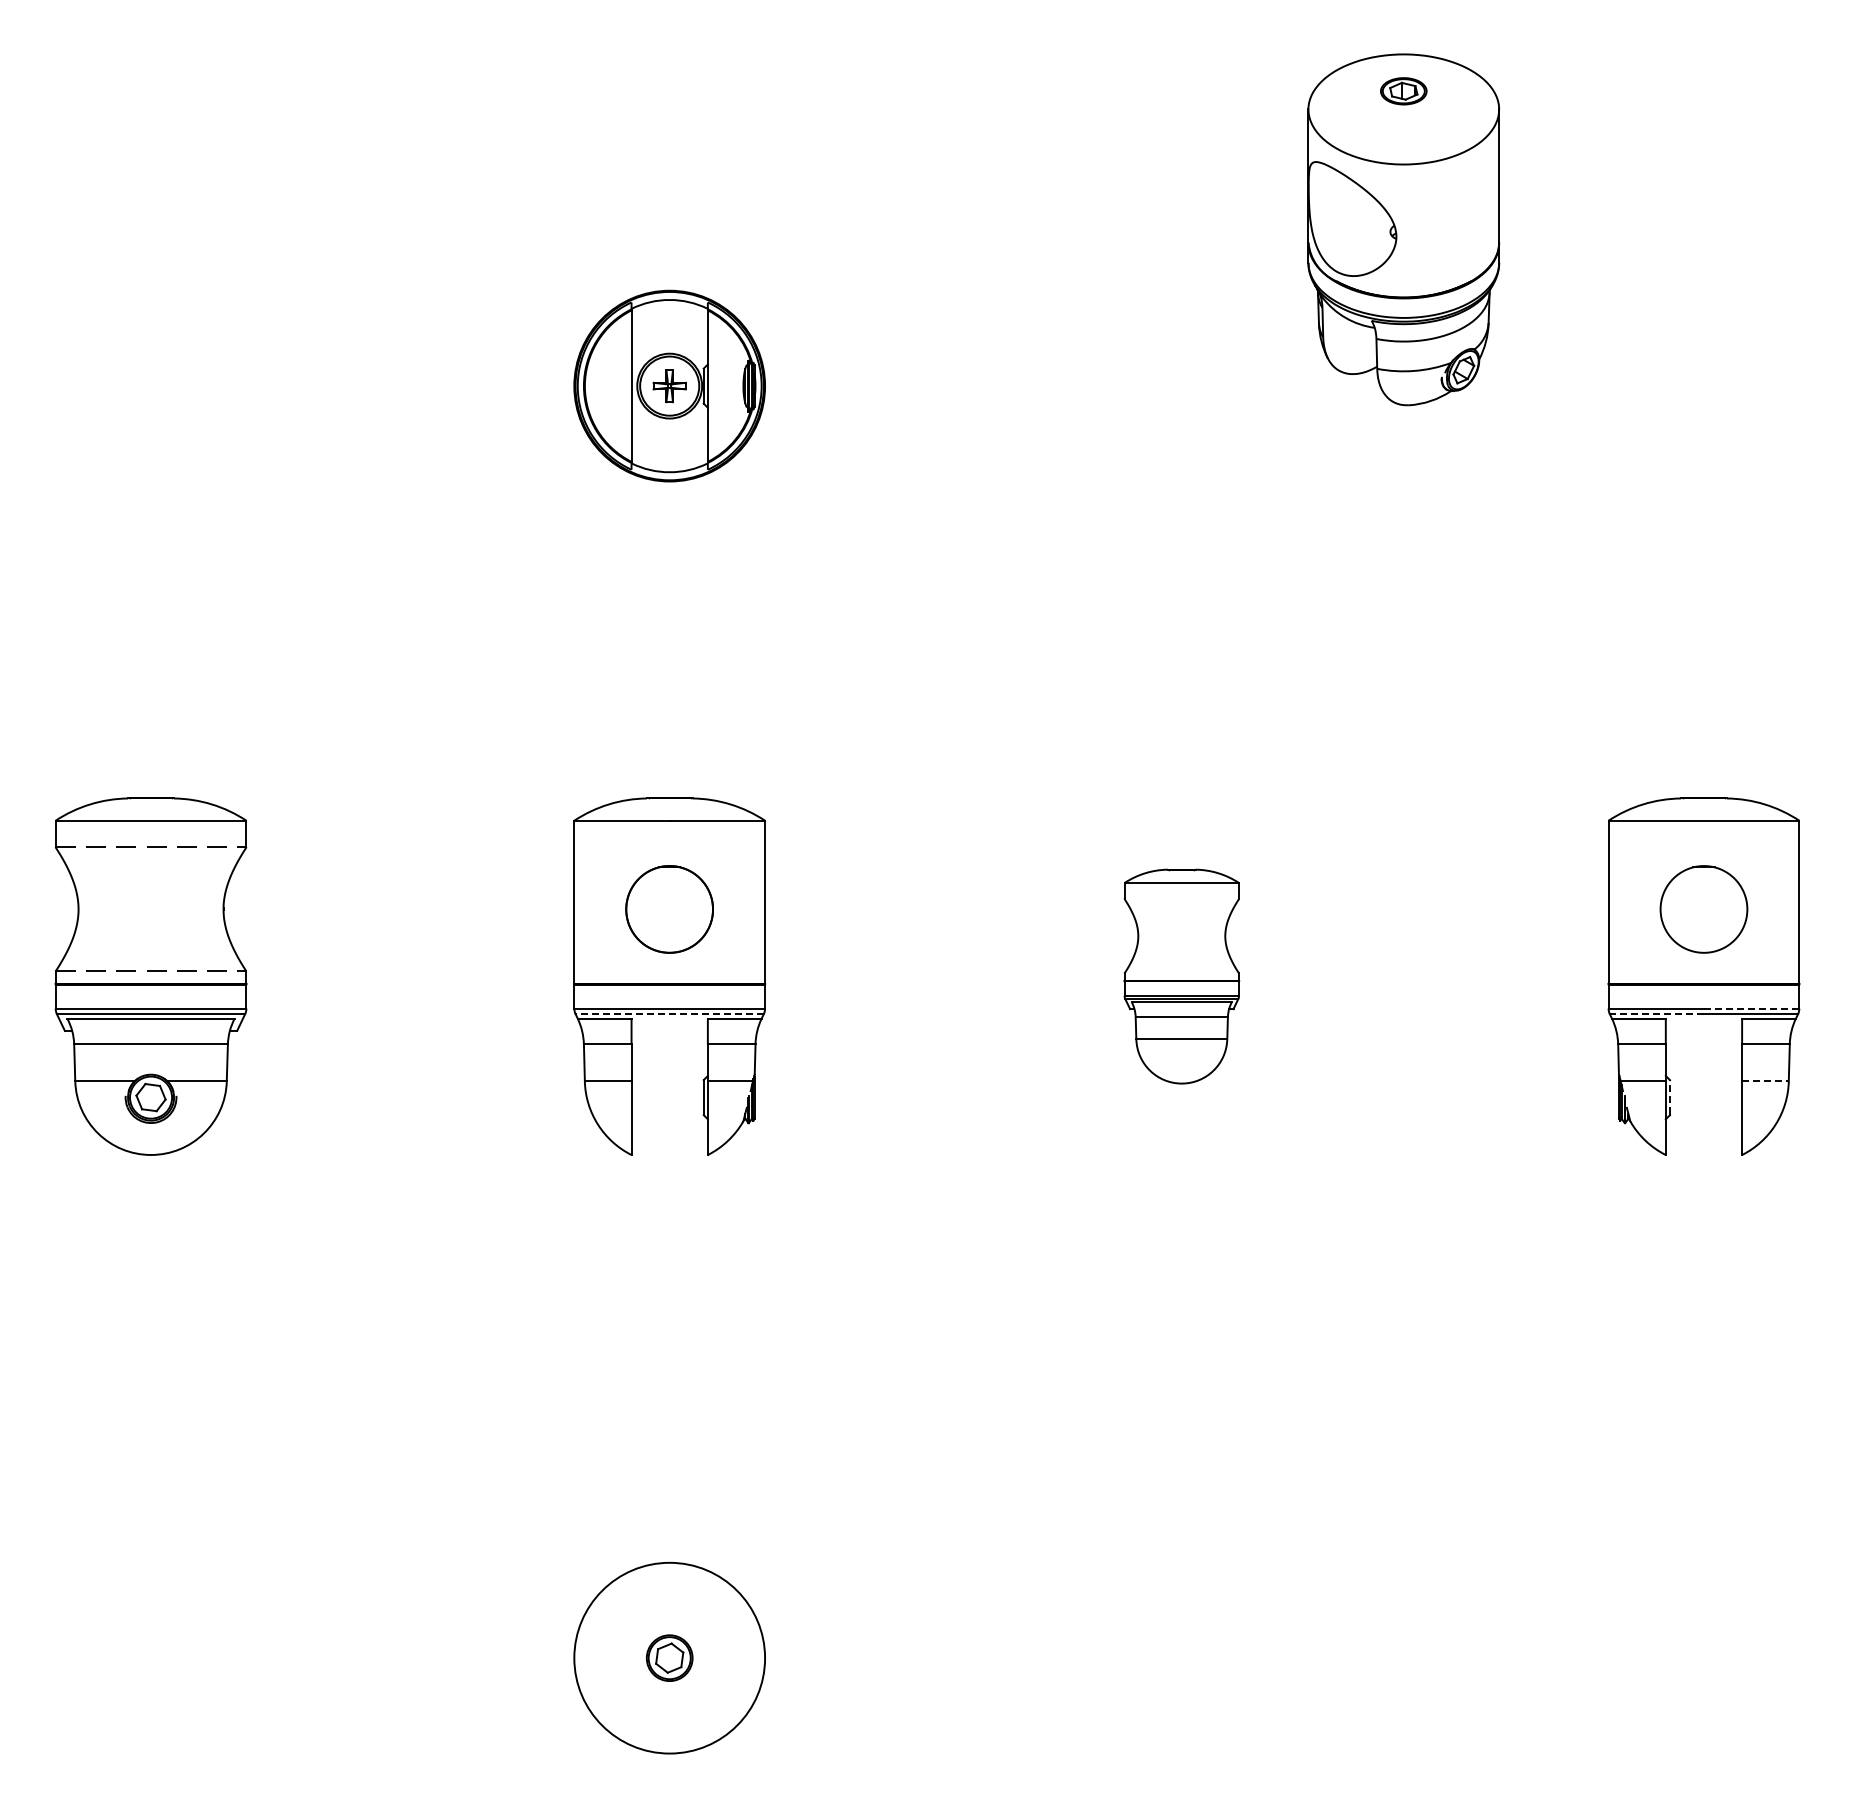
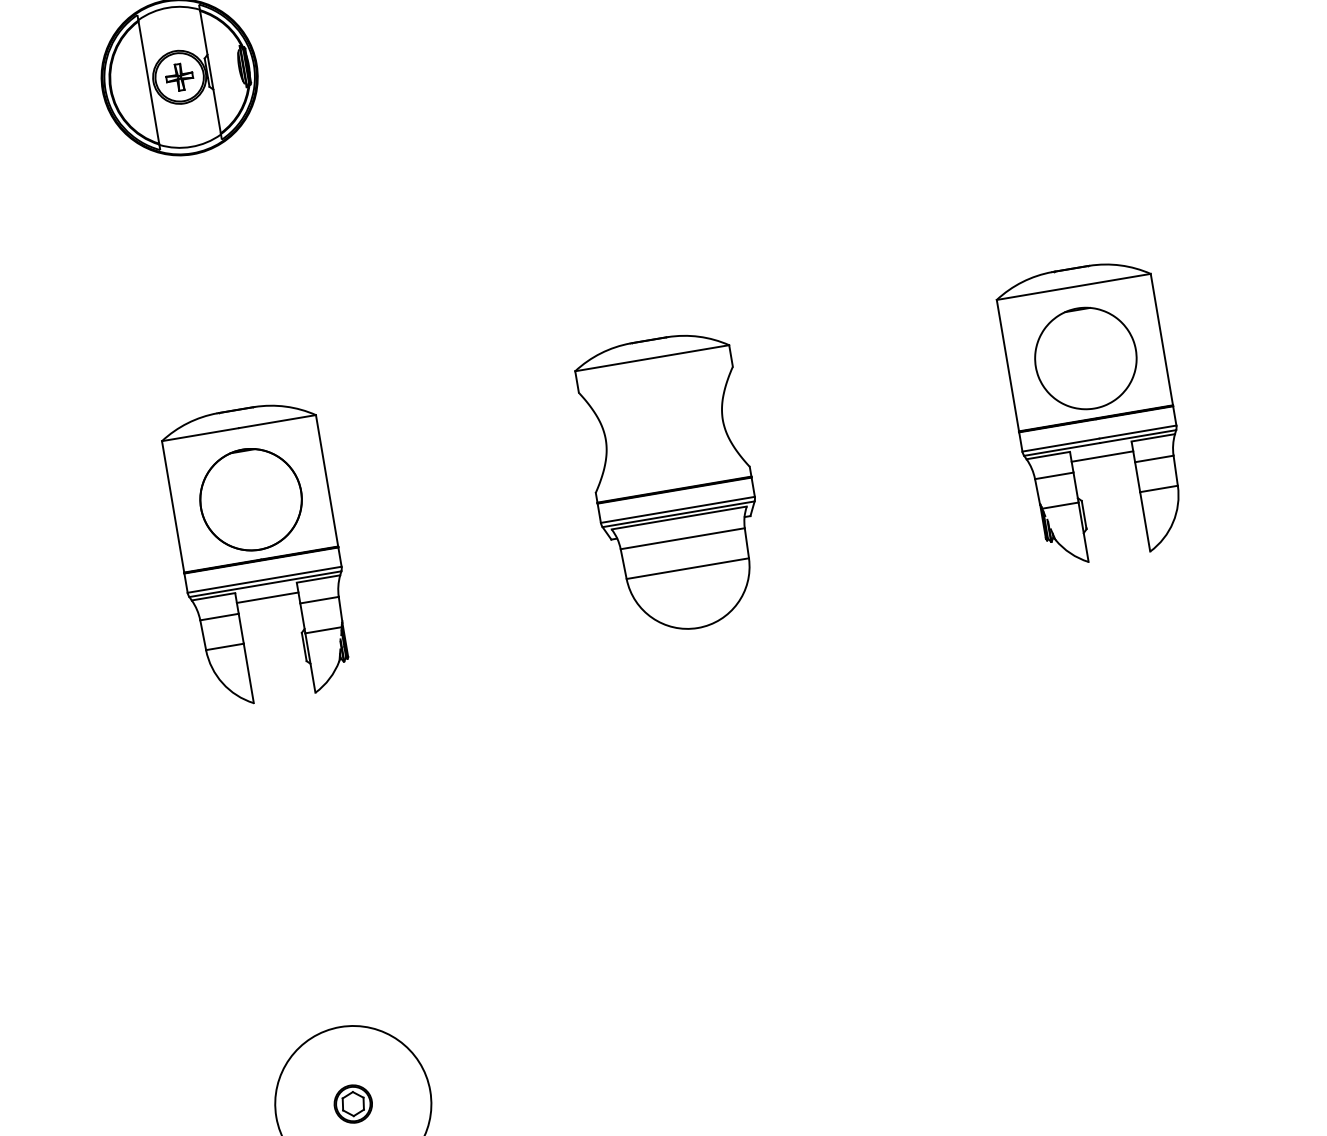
part: (669, 909) -> (250, 499), size x1.43
part: (1703, 909) -> (1085, 358), size x1.43
part: (1181, 976) -> (673, 483), size x1.67
line: (1751, 1008) -> (1137, 432), dashed -> solid
line: (669, 1014) -> (265, 584), dashed -> solid
line: (1656, 1014) -> (1061, 449), dashed -> solid
line: (669, 1030) -> (267, 597), added
line: (1703, 1030) -> (1102, 456), added
line: (1765, 1081) -> (1159, 489), dashed -> solid
line: (1670, 1096) -> (1084, 514), dashed -> solid

